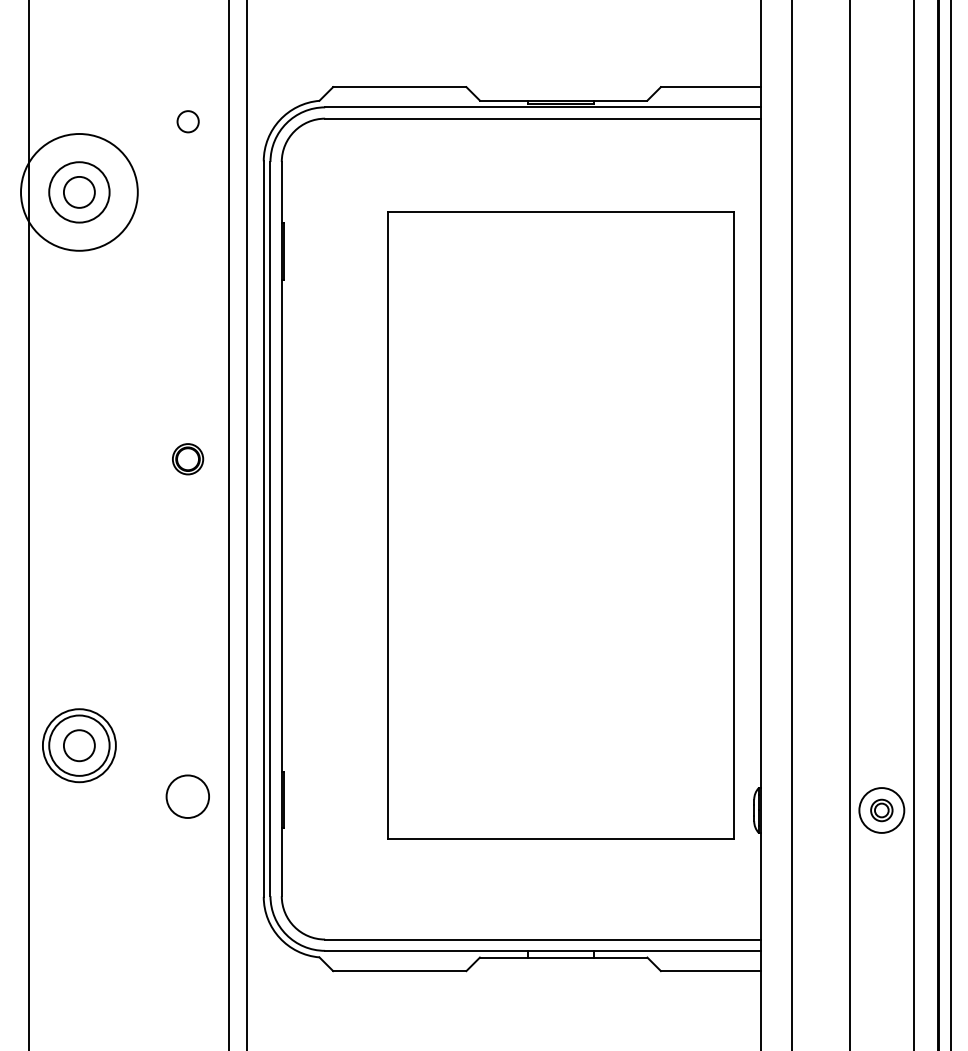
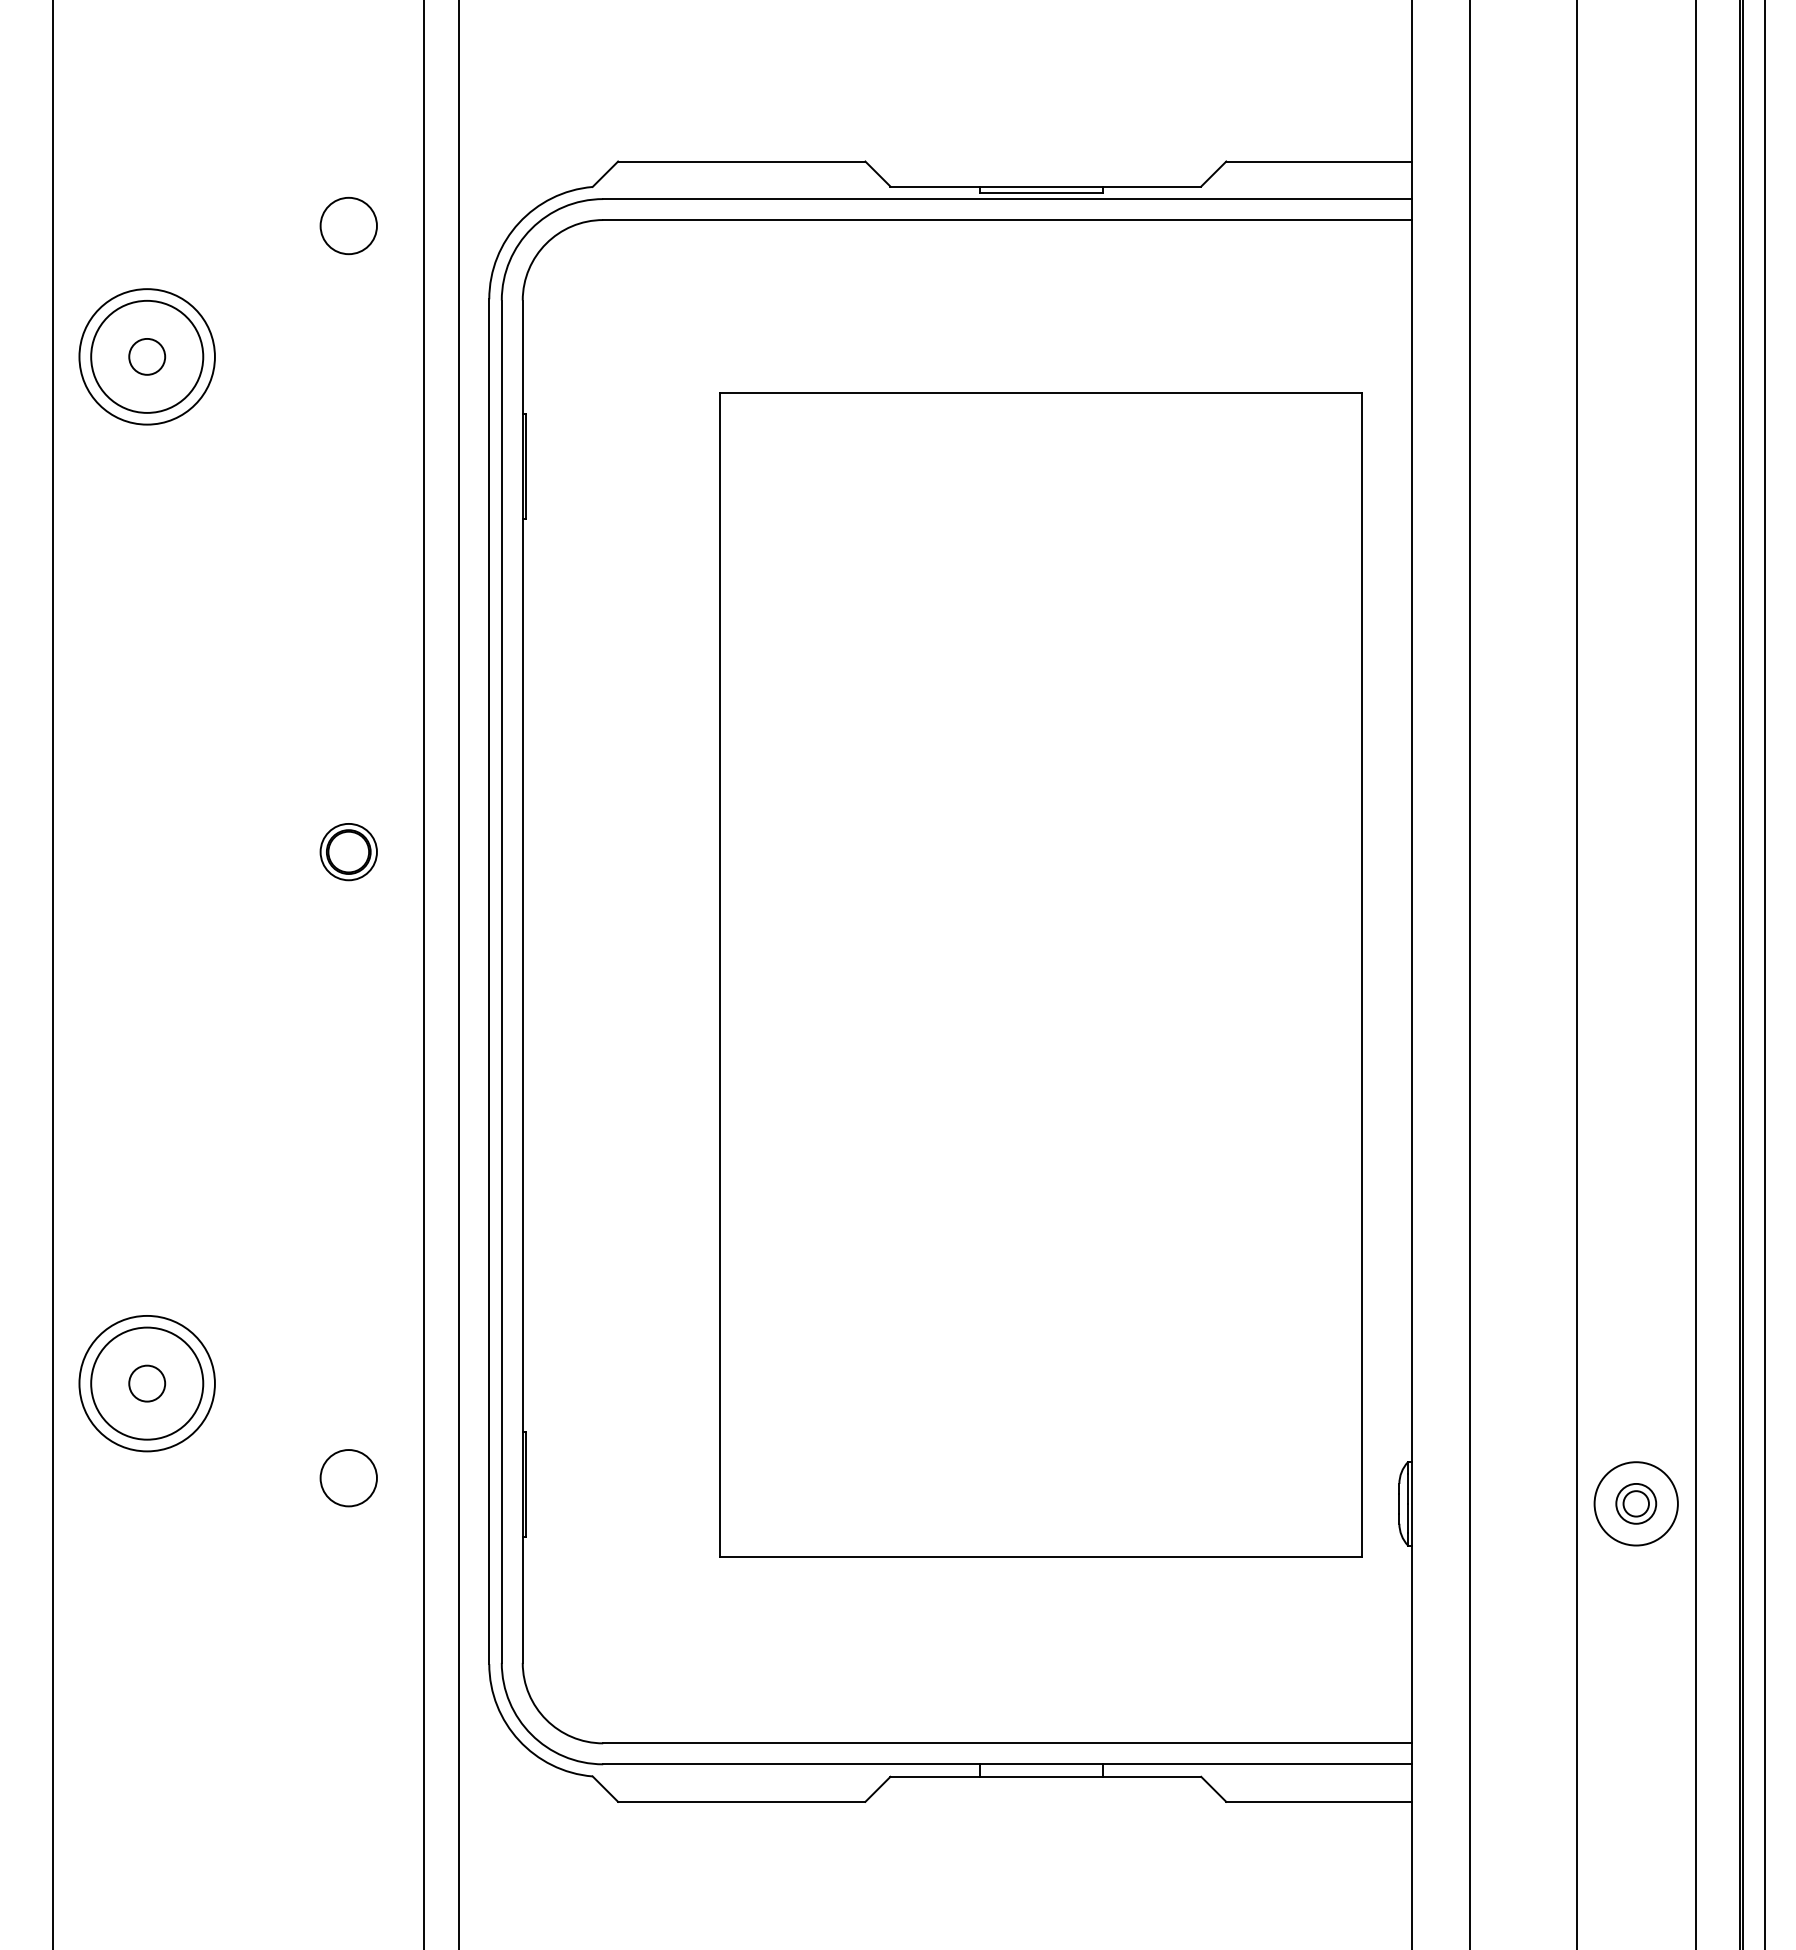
circle: (188, 121) -> (349, 225), size x1.43
circle: (78, 191) -> (145, 355), size x0.62
circle: (79, 192) -> (147, 357), size x0.62
circle: (79, 745) -> (147, 1383), size x0.62
circle: (188, 796) -> (349, 1477), size x0.71

